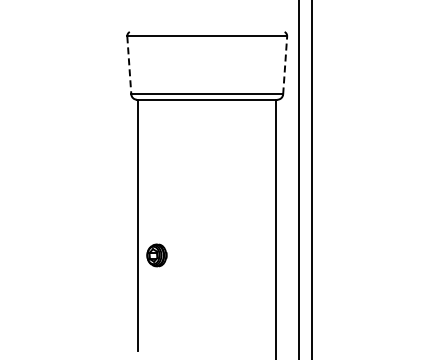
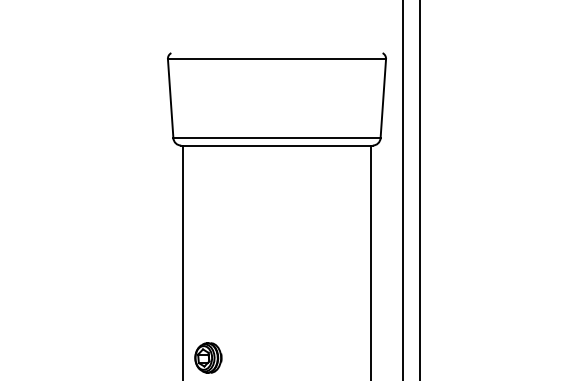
line: (285, 64) -> (383, 97), dashed -> solid
line: (129, 65) -> (170, 98), dashed -> solid

